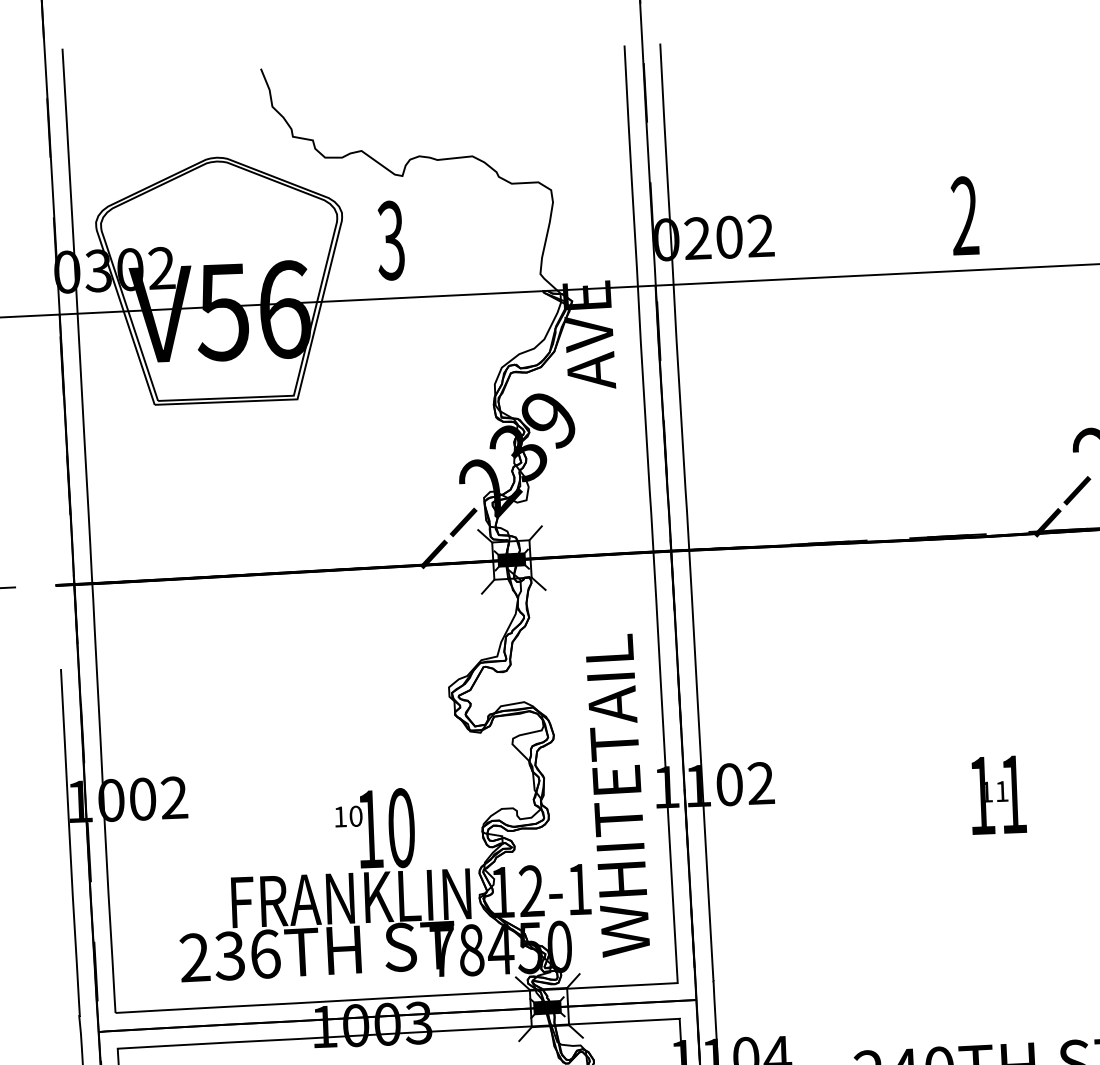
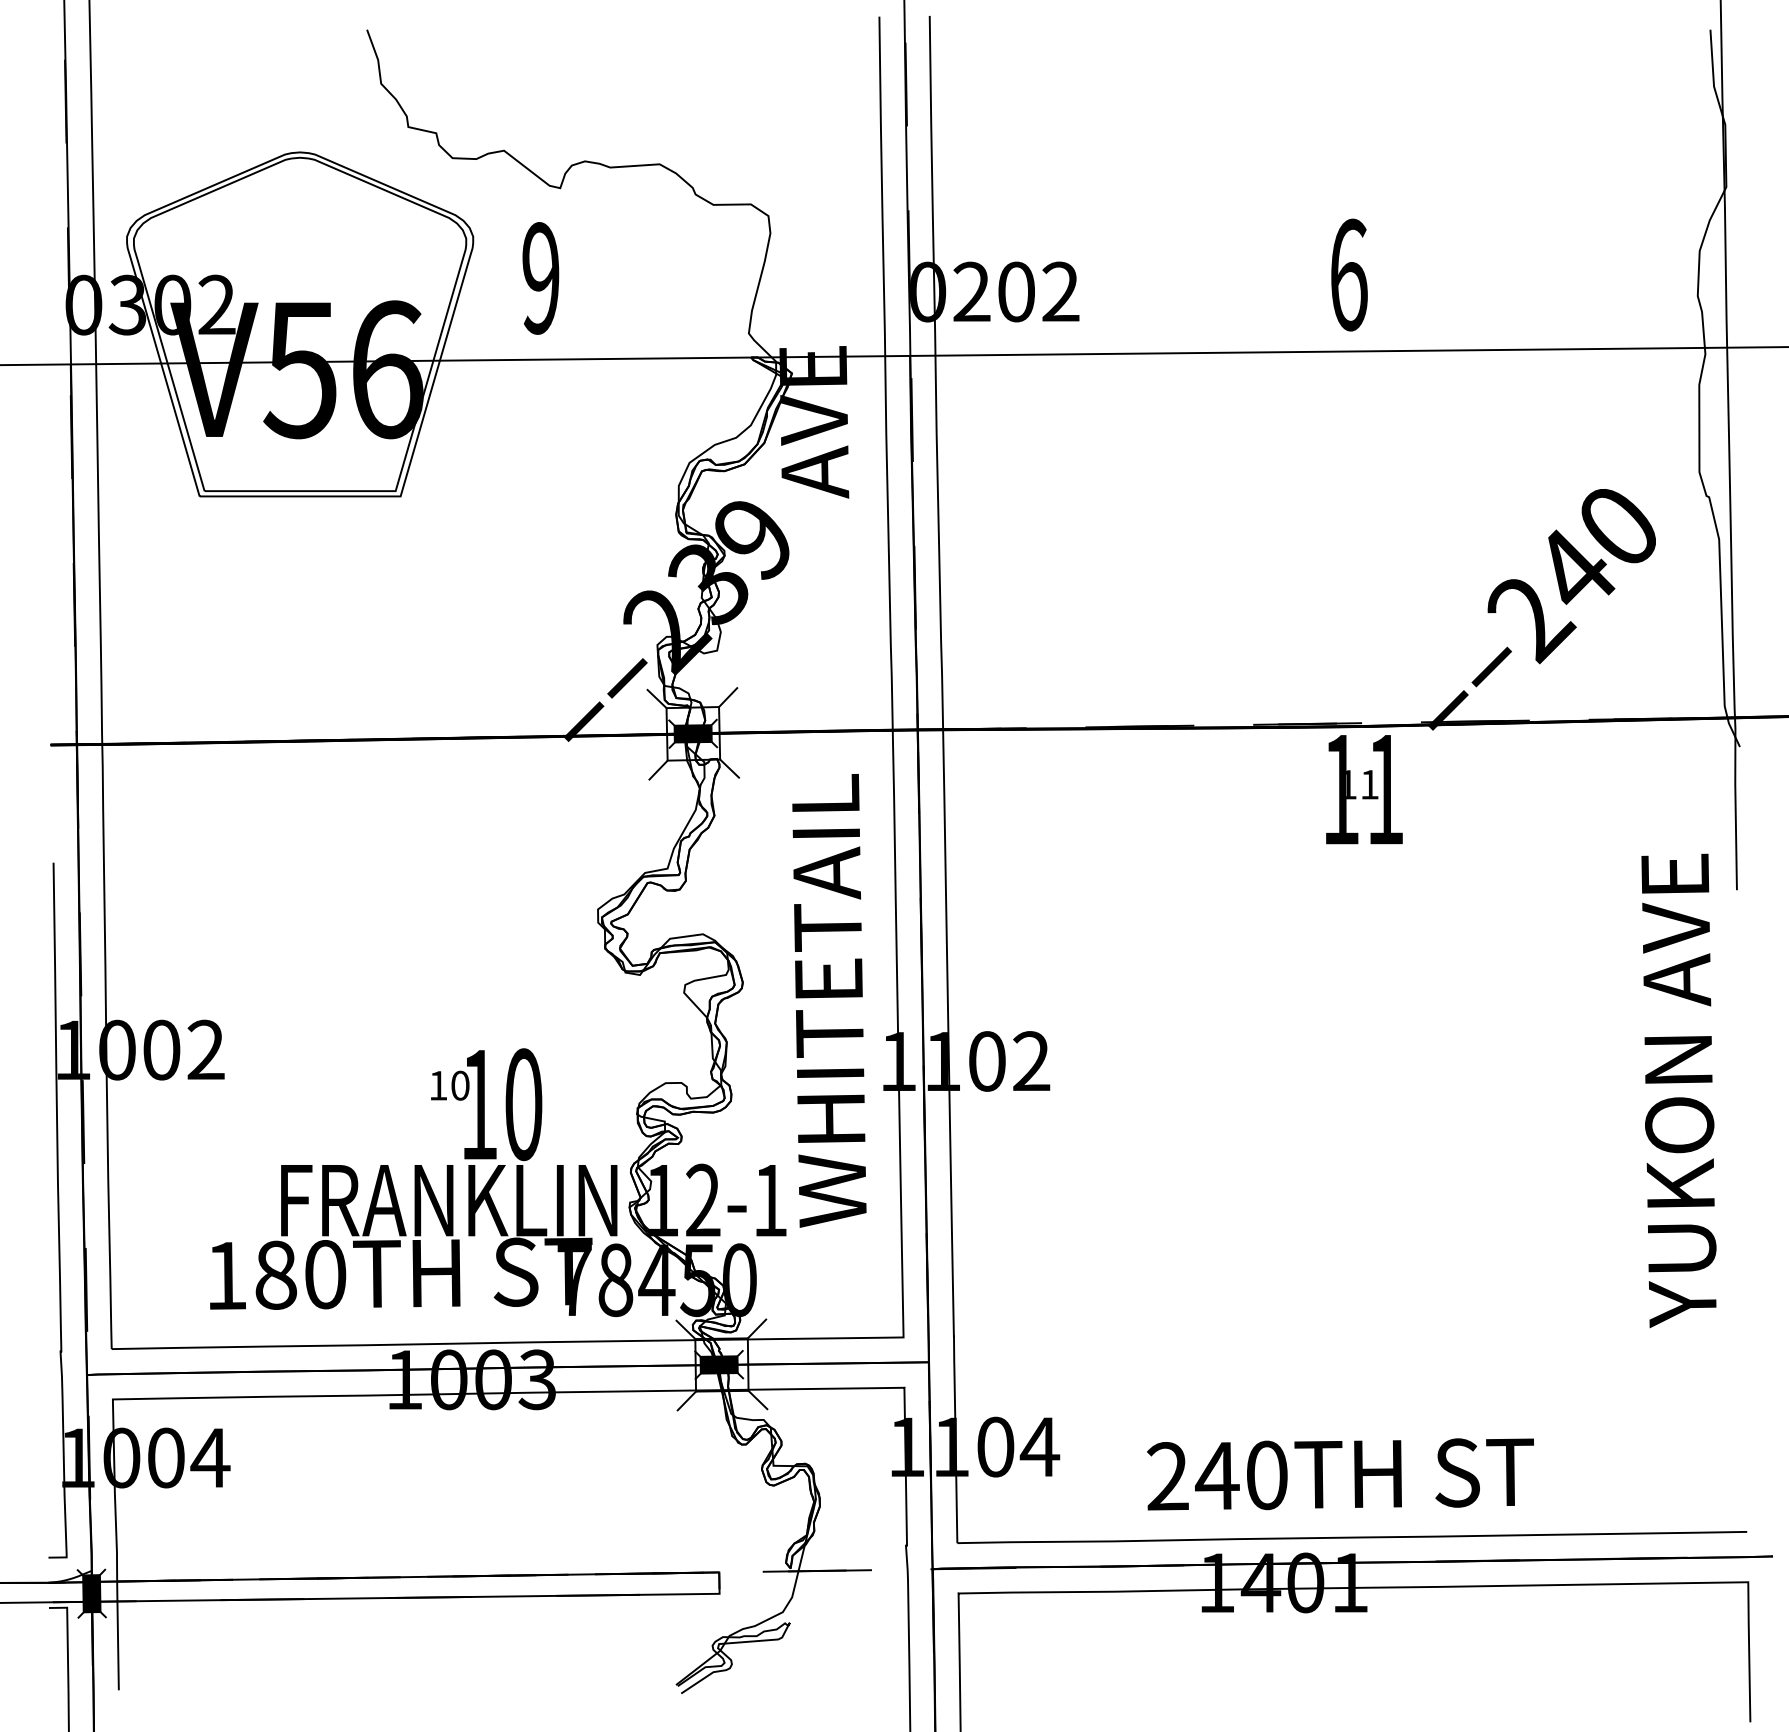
text: (964, 215) -> (1348, 274), 2 -> 6
text: (390, 240) -> (540, 278), 3 -> 9
text: (617, 795) -> (829, 1000), moved
text: (998, 795) -> (1364, 789), moved
text: (229, 955) -> (275, 1274), 236TH -> 180TH

